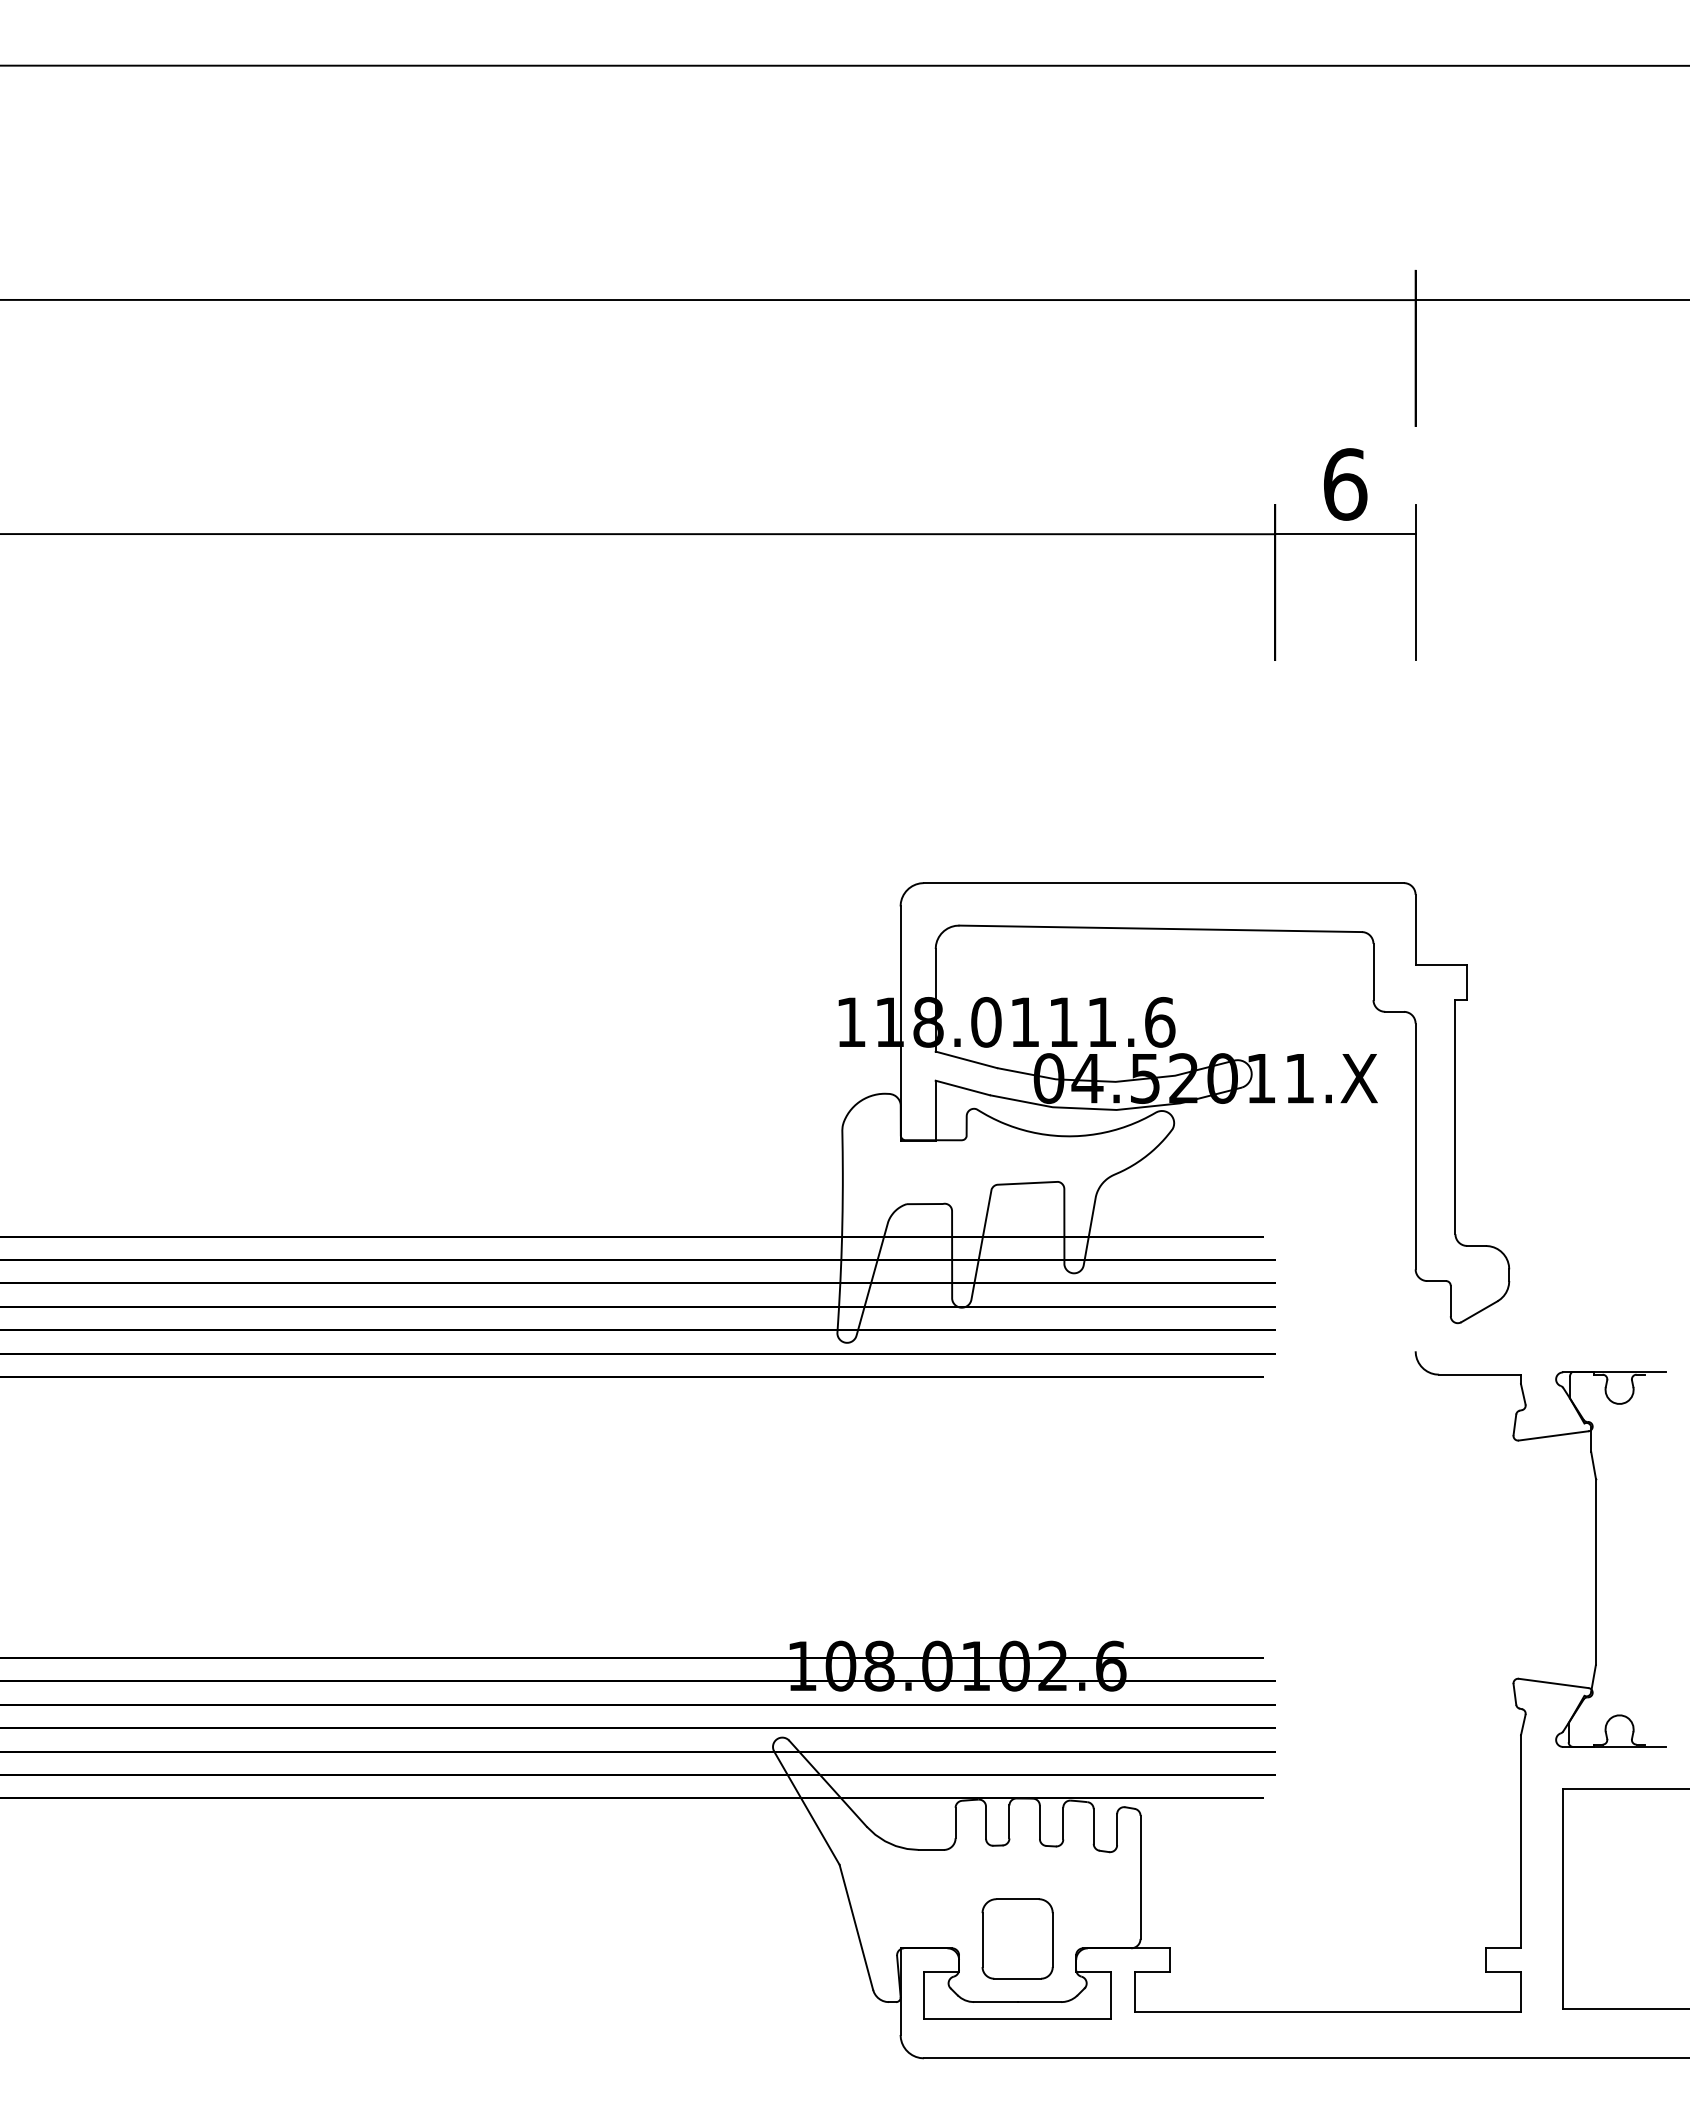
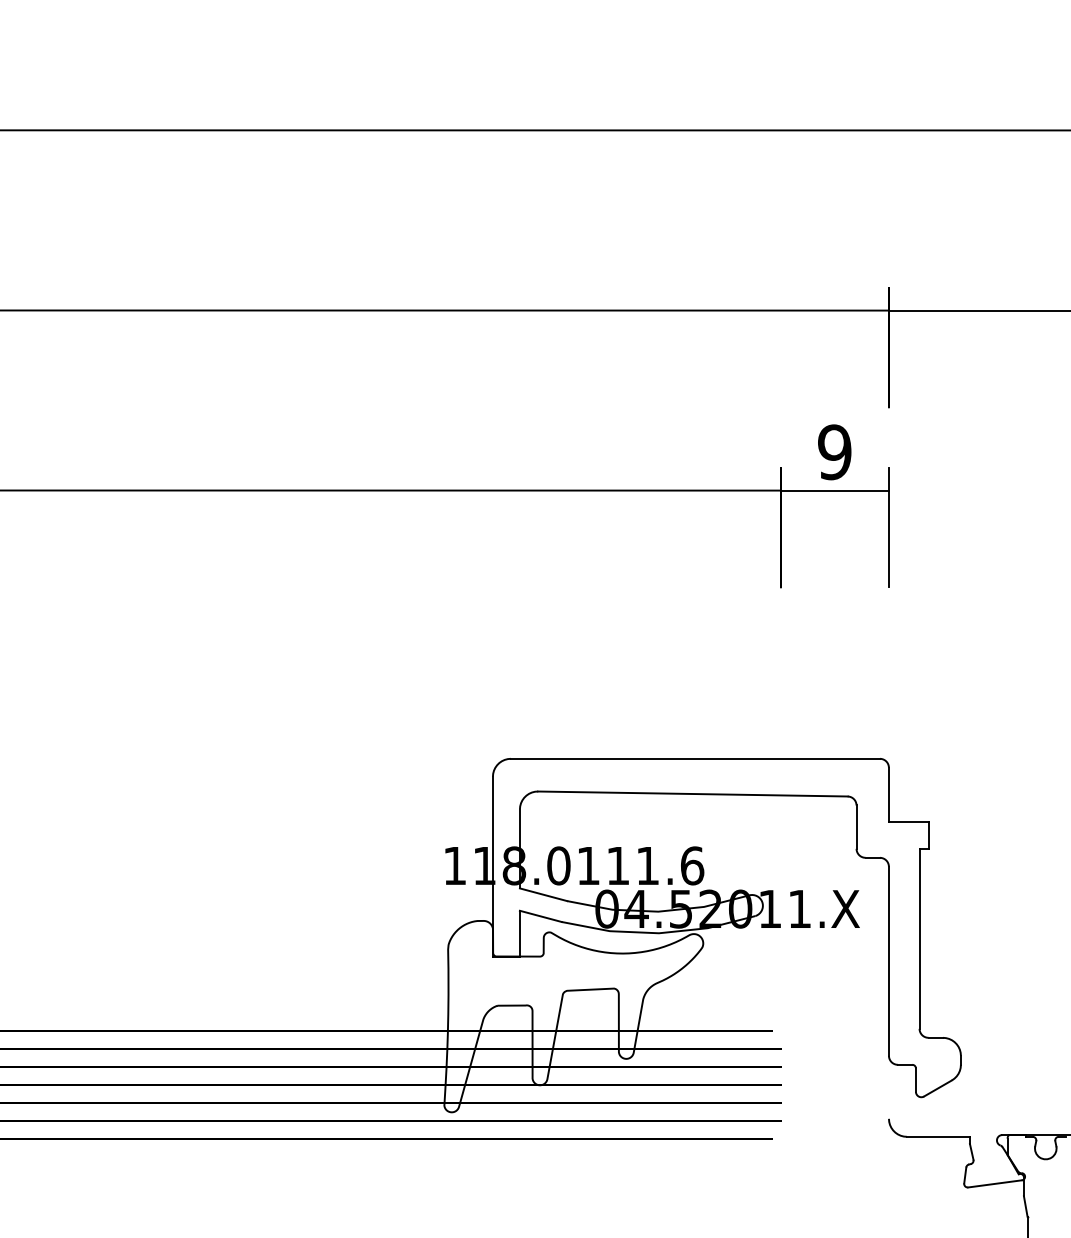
text: (1345, 484) -> (835, 452), 6 -> 9

